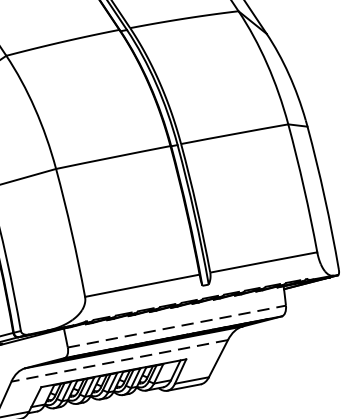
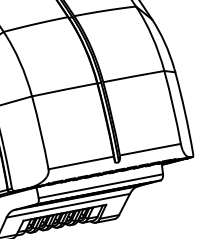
line: (178, 327) -> (101, 186), dashed -> solid
line: (120, 360) -> (68, 205), dashed -> solid

